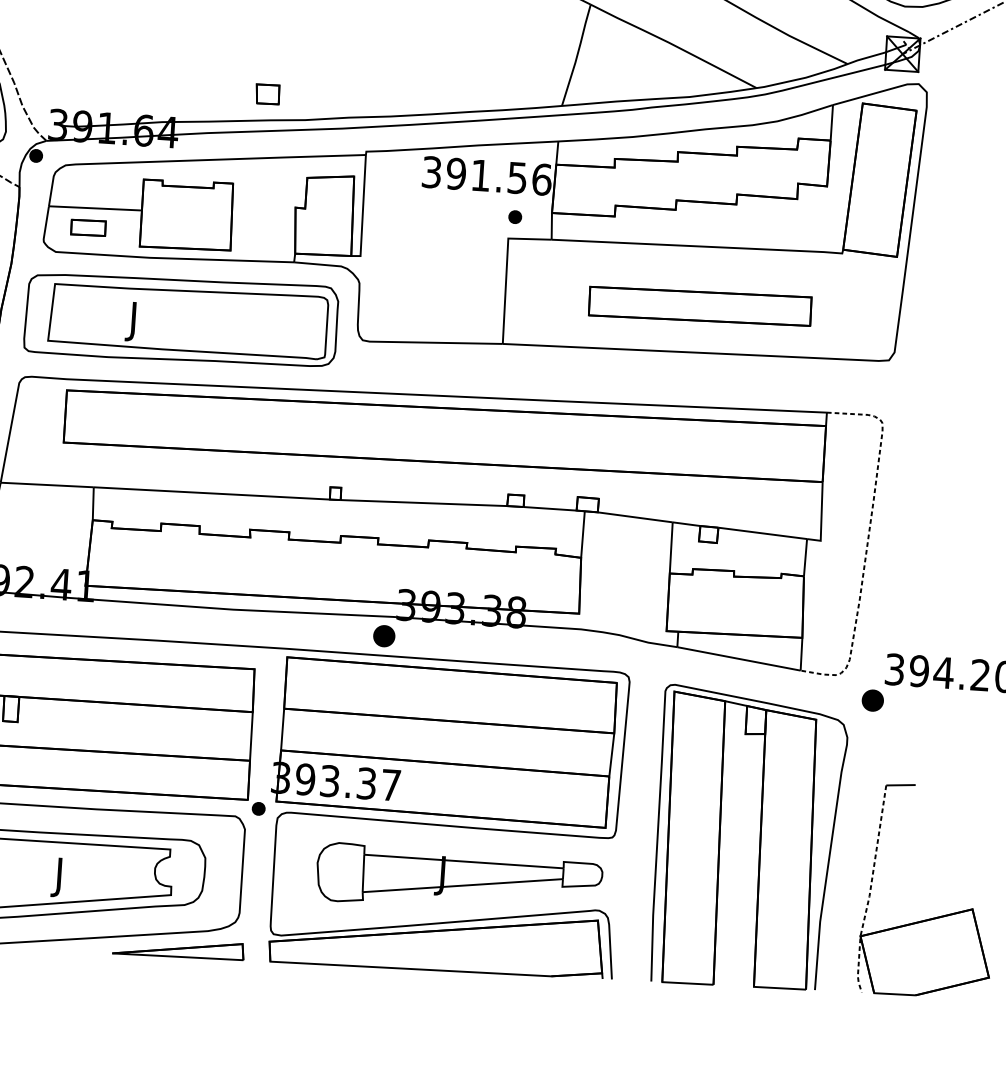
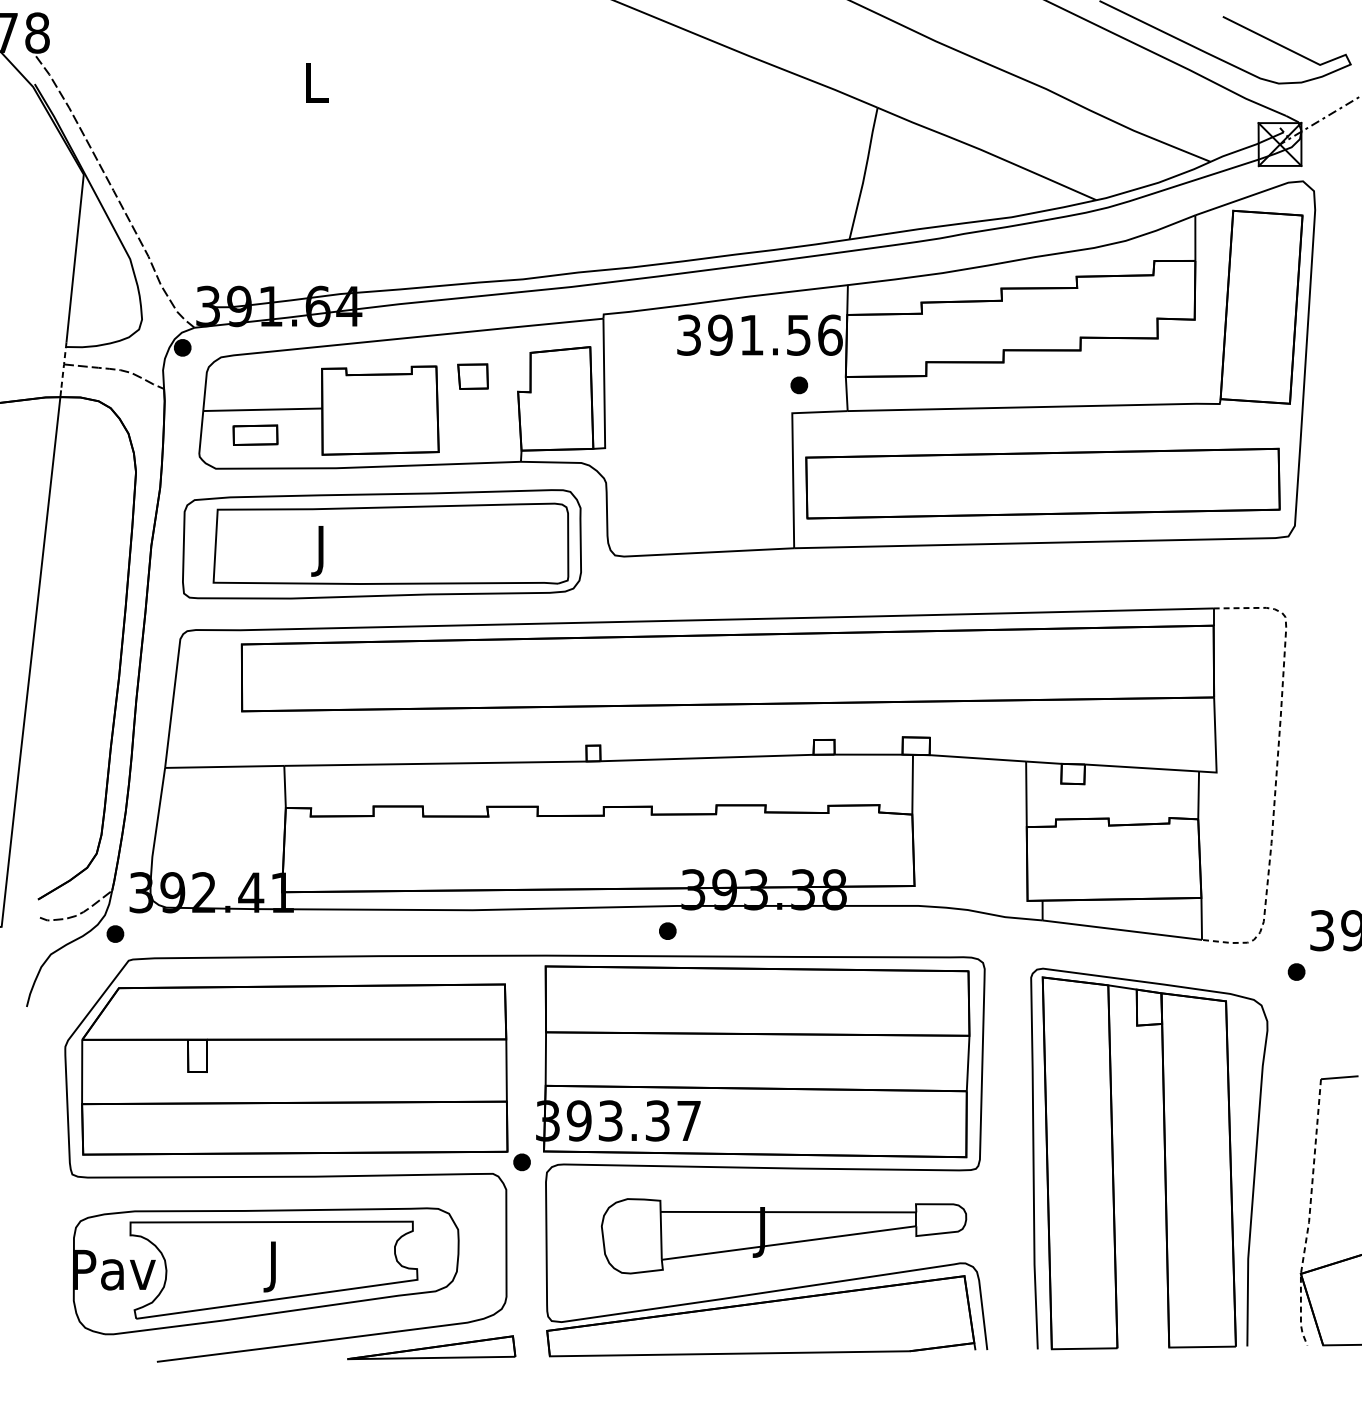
part: (267, 94) -> (472, 376), moved
part: (699, 306) -> (1042, 483), size x1.67
part: (384, 635) -> (667, 930), size x0.62
part: (872, 700) -> (1296, 971), size x0.62

